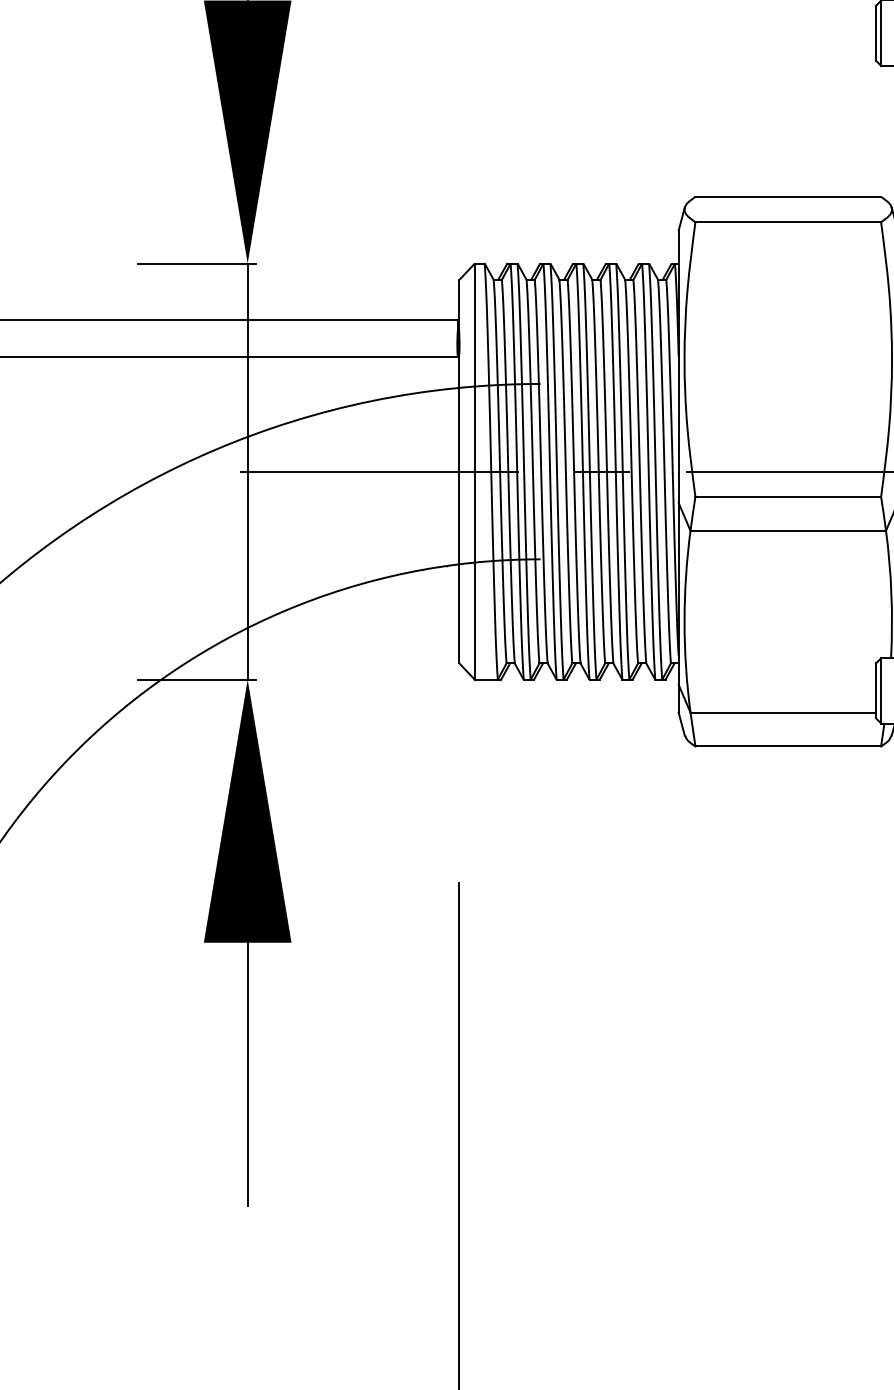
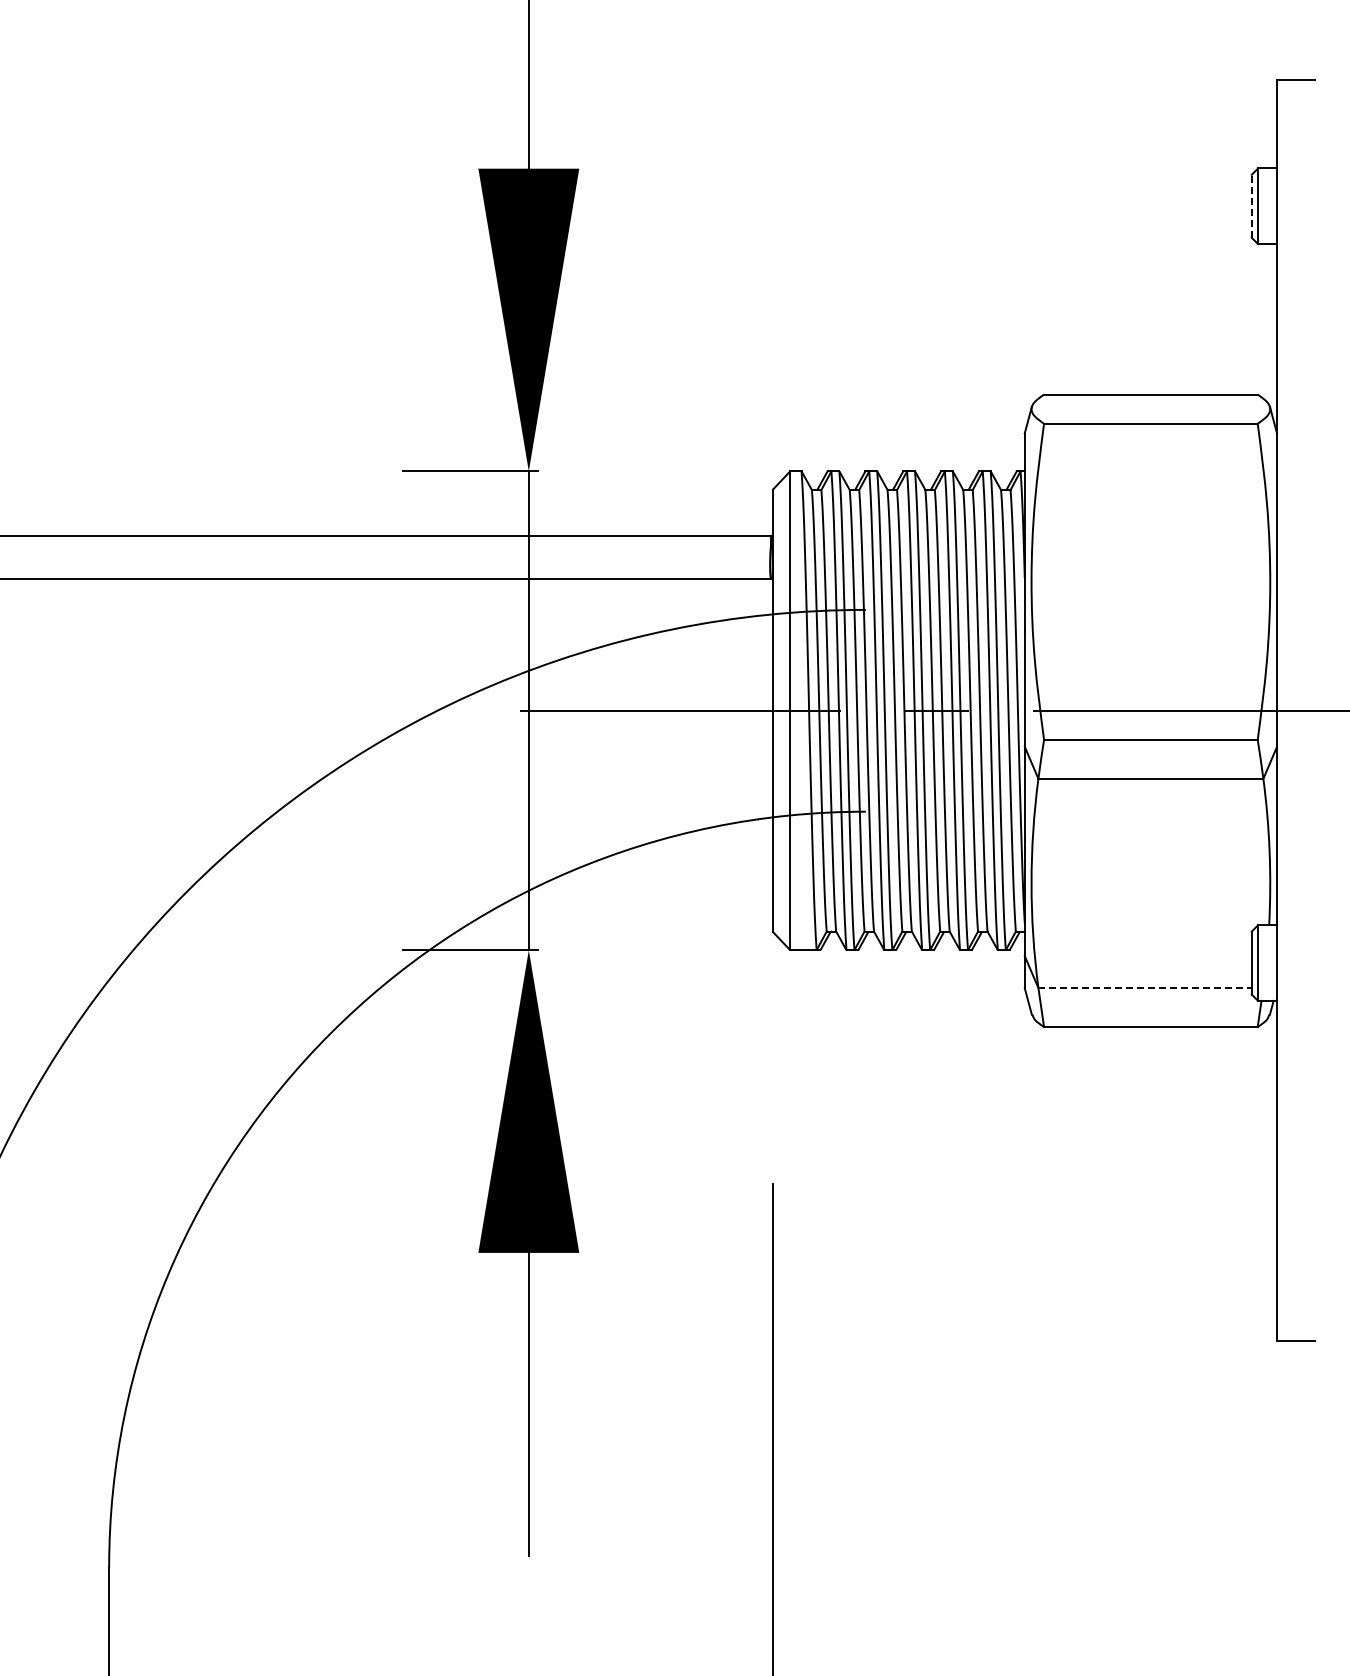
line: (875, 33) -> (1251, 206), solid -> dashed
line: (783, 712) -> (1145, 988), solid -> dashed

